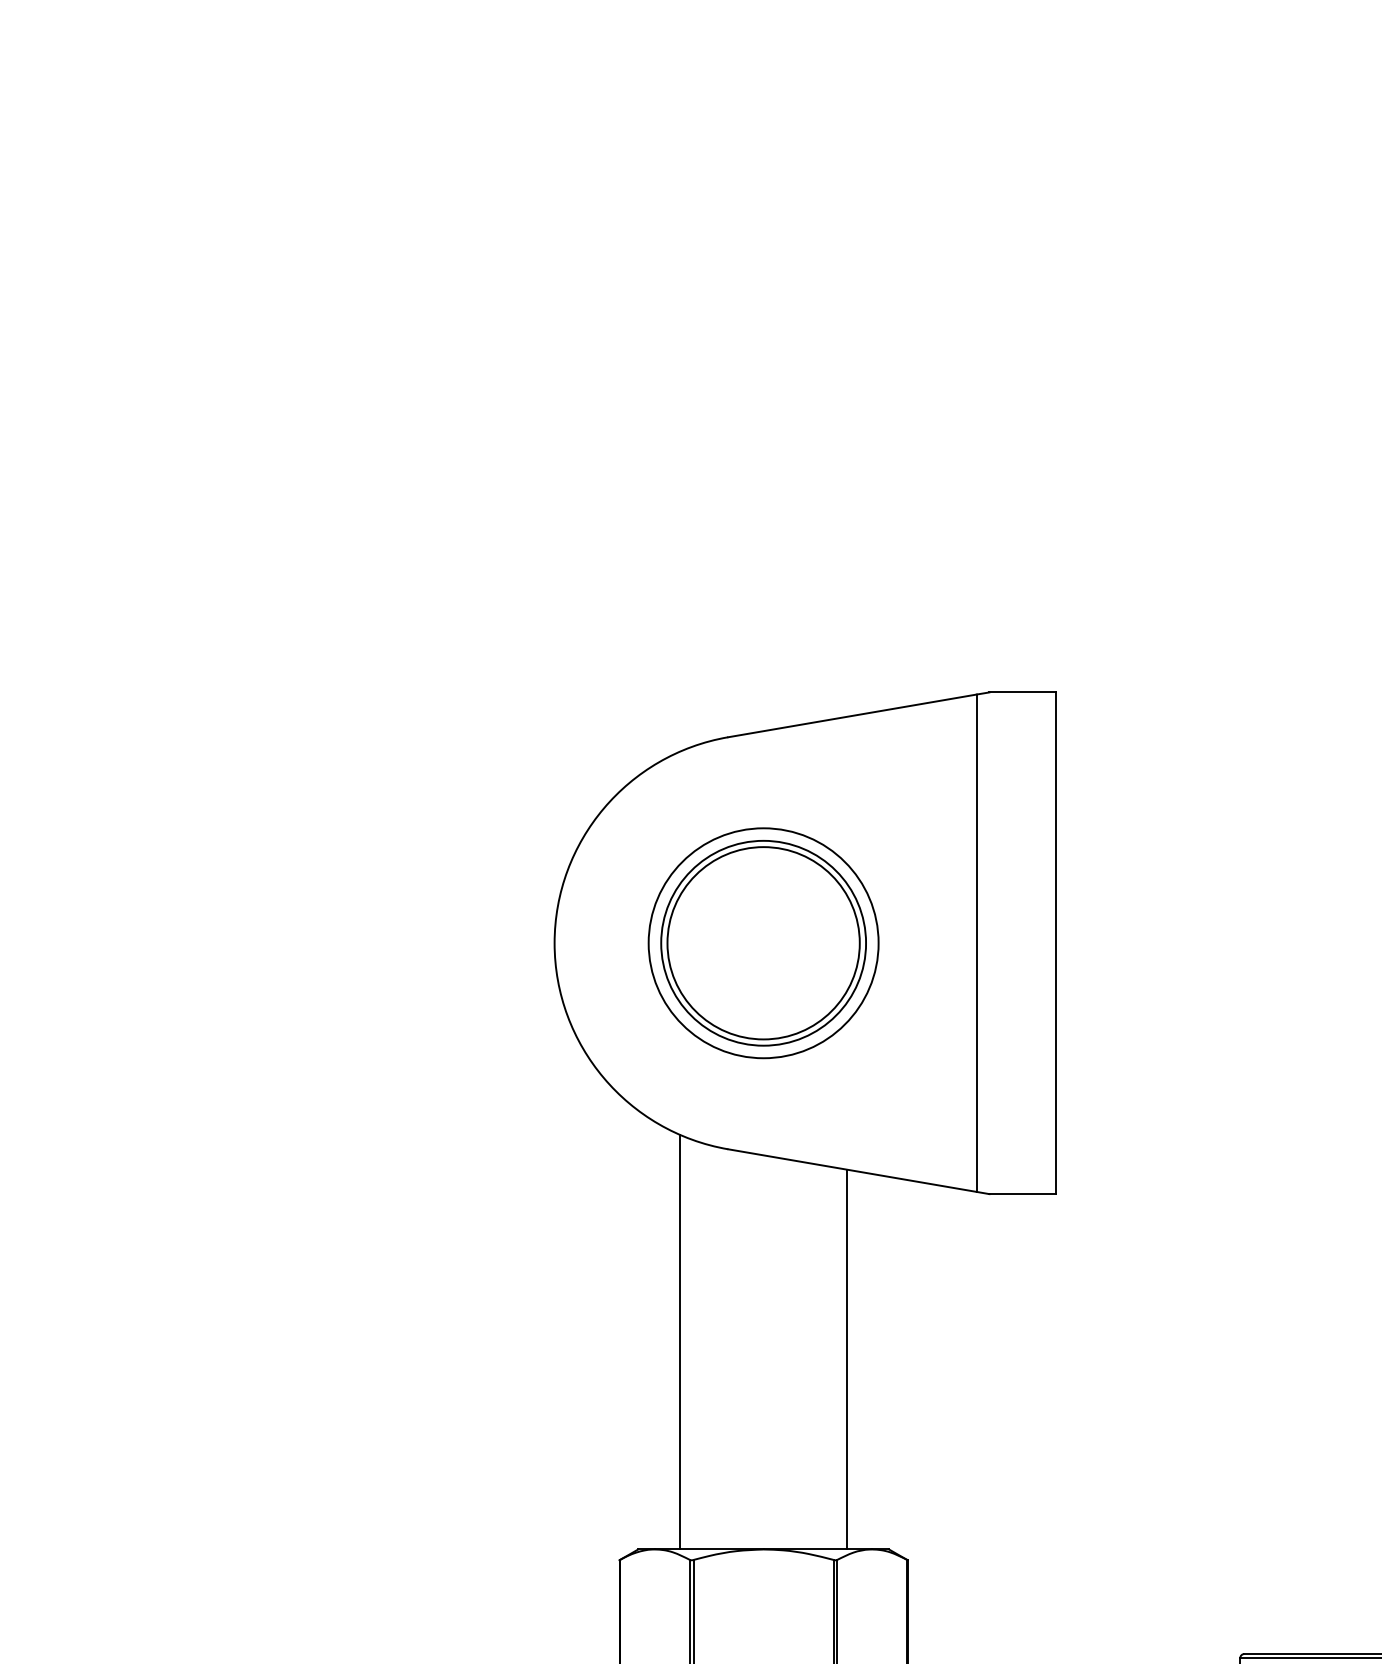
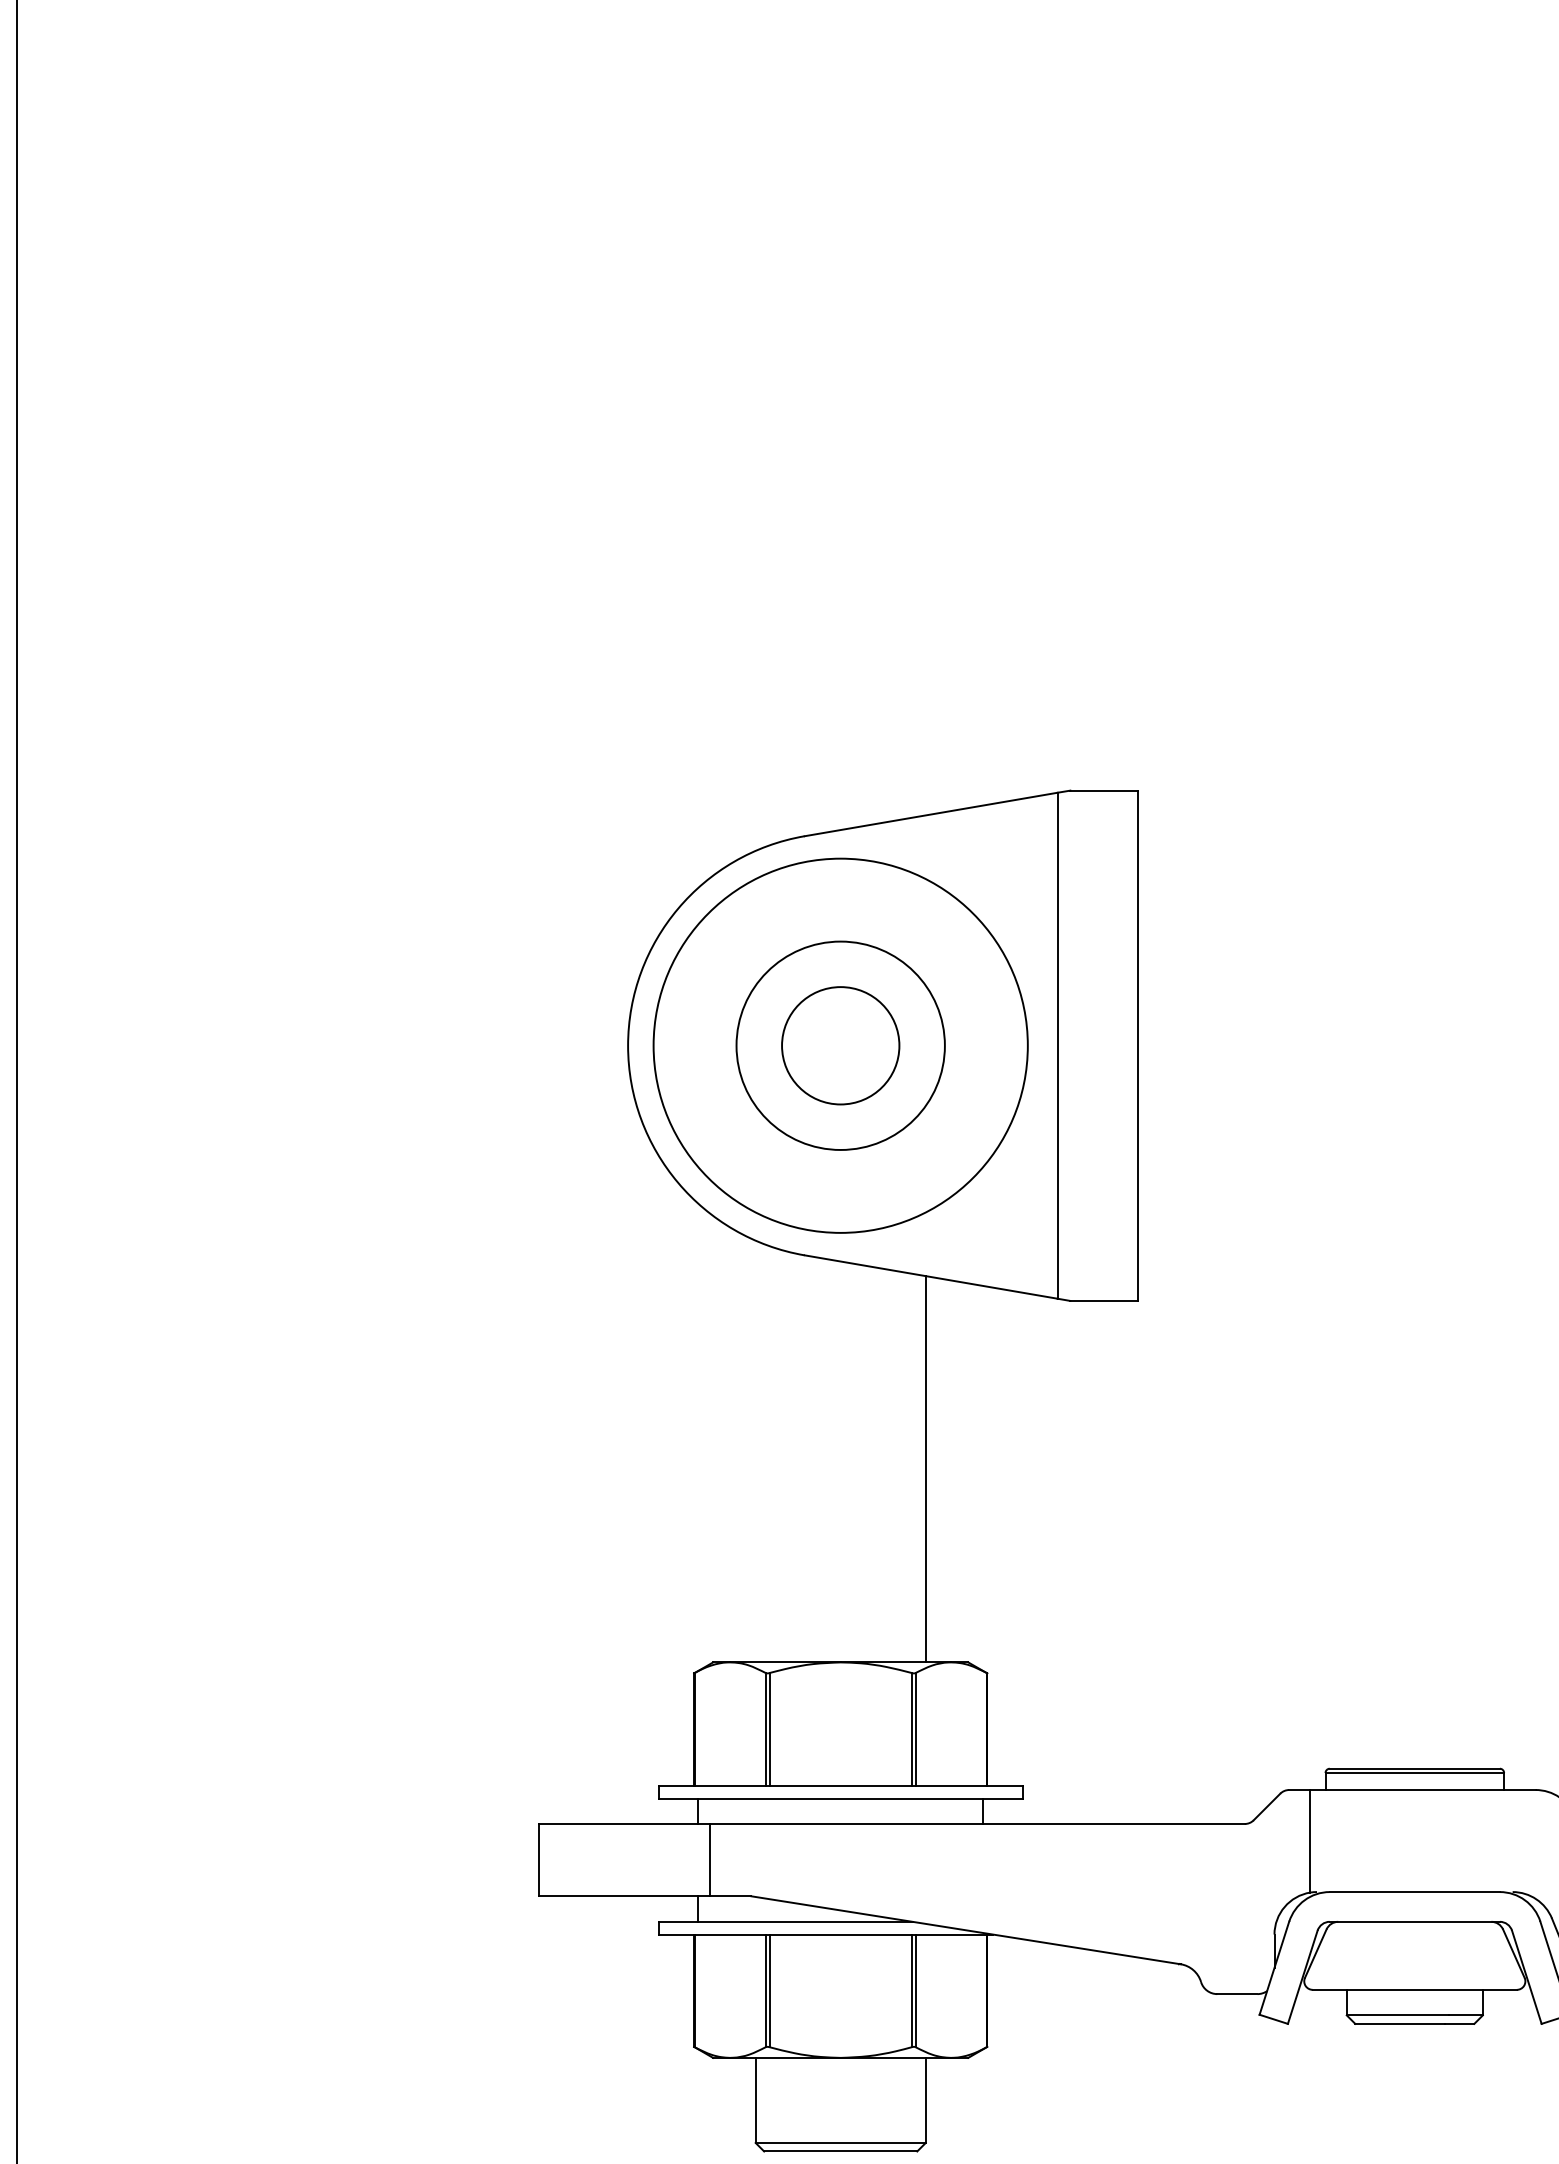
circle: (763, 942) -> (840, 1045), size x0.6
circle: (763, 942) -> (840, 1045), size x1.6
line: (679, 1342) -> (755, 1451), removed

